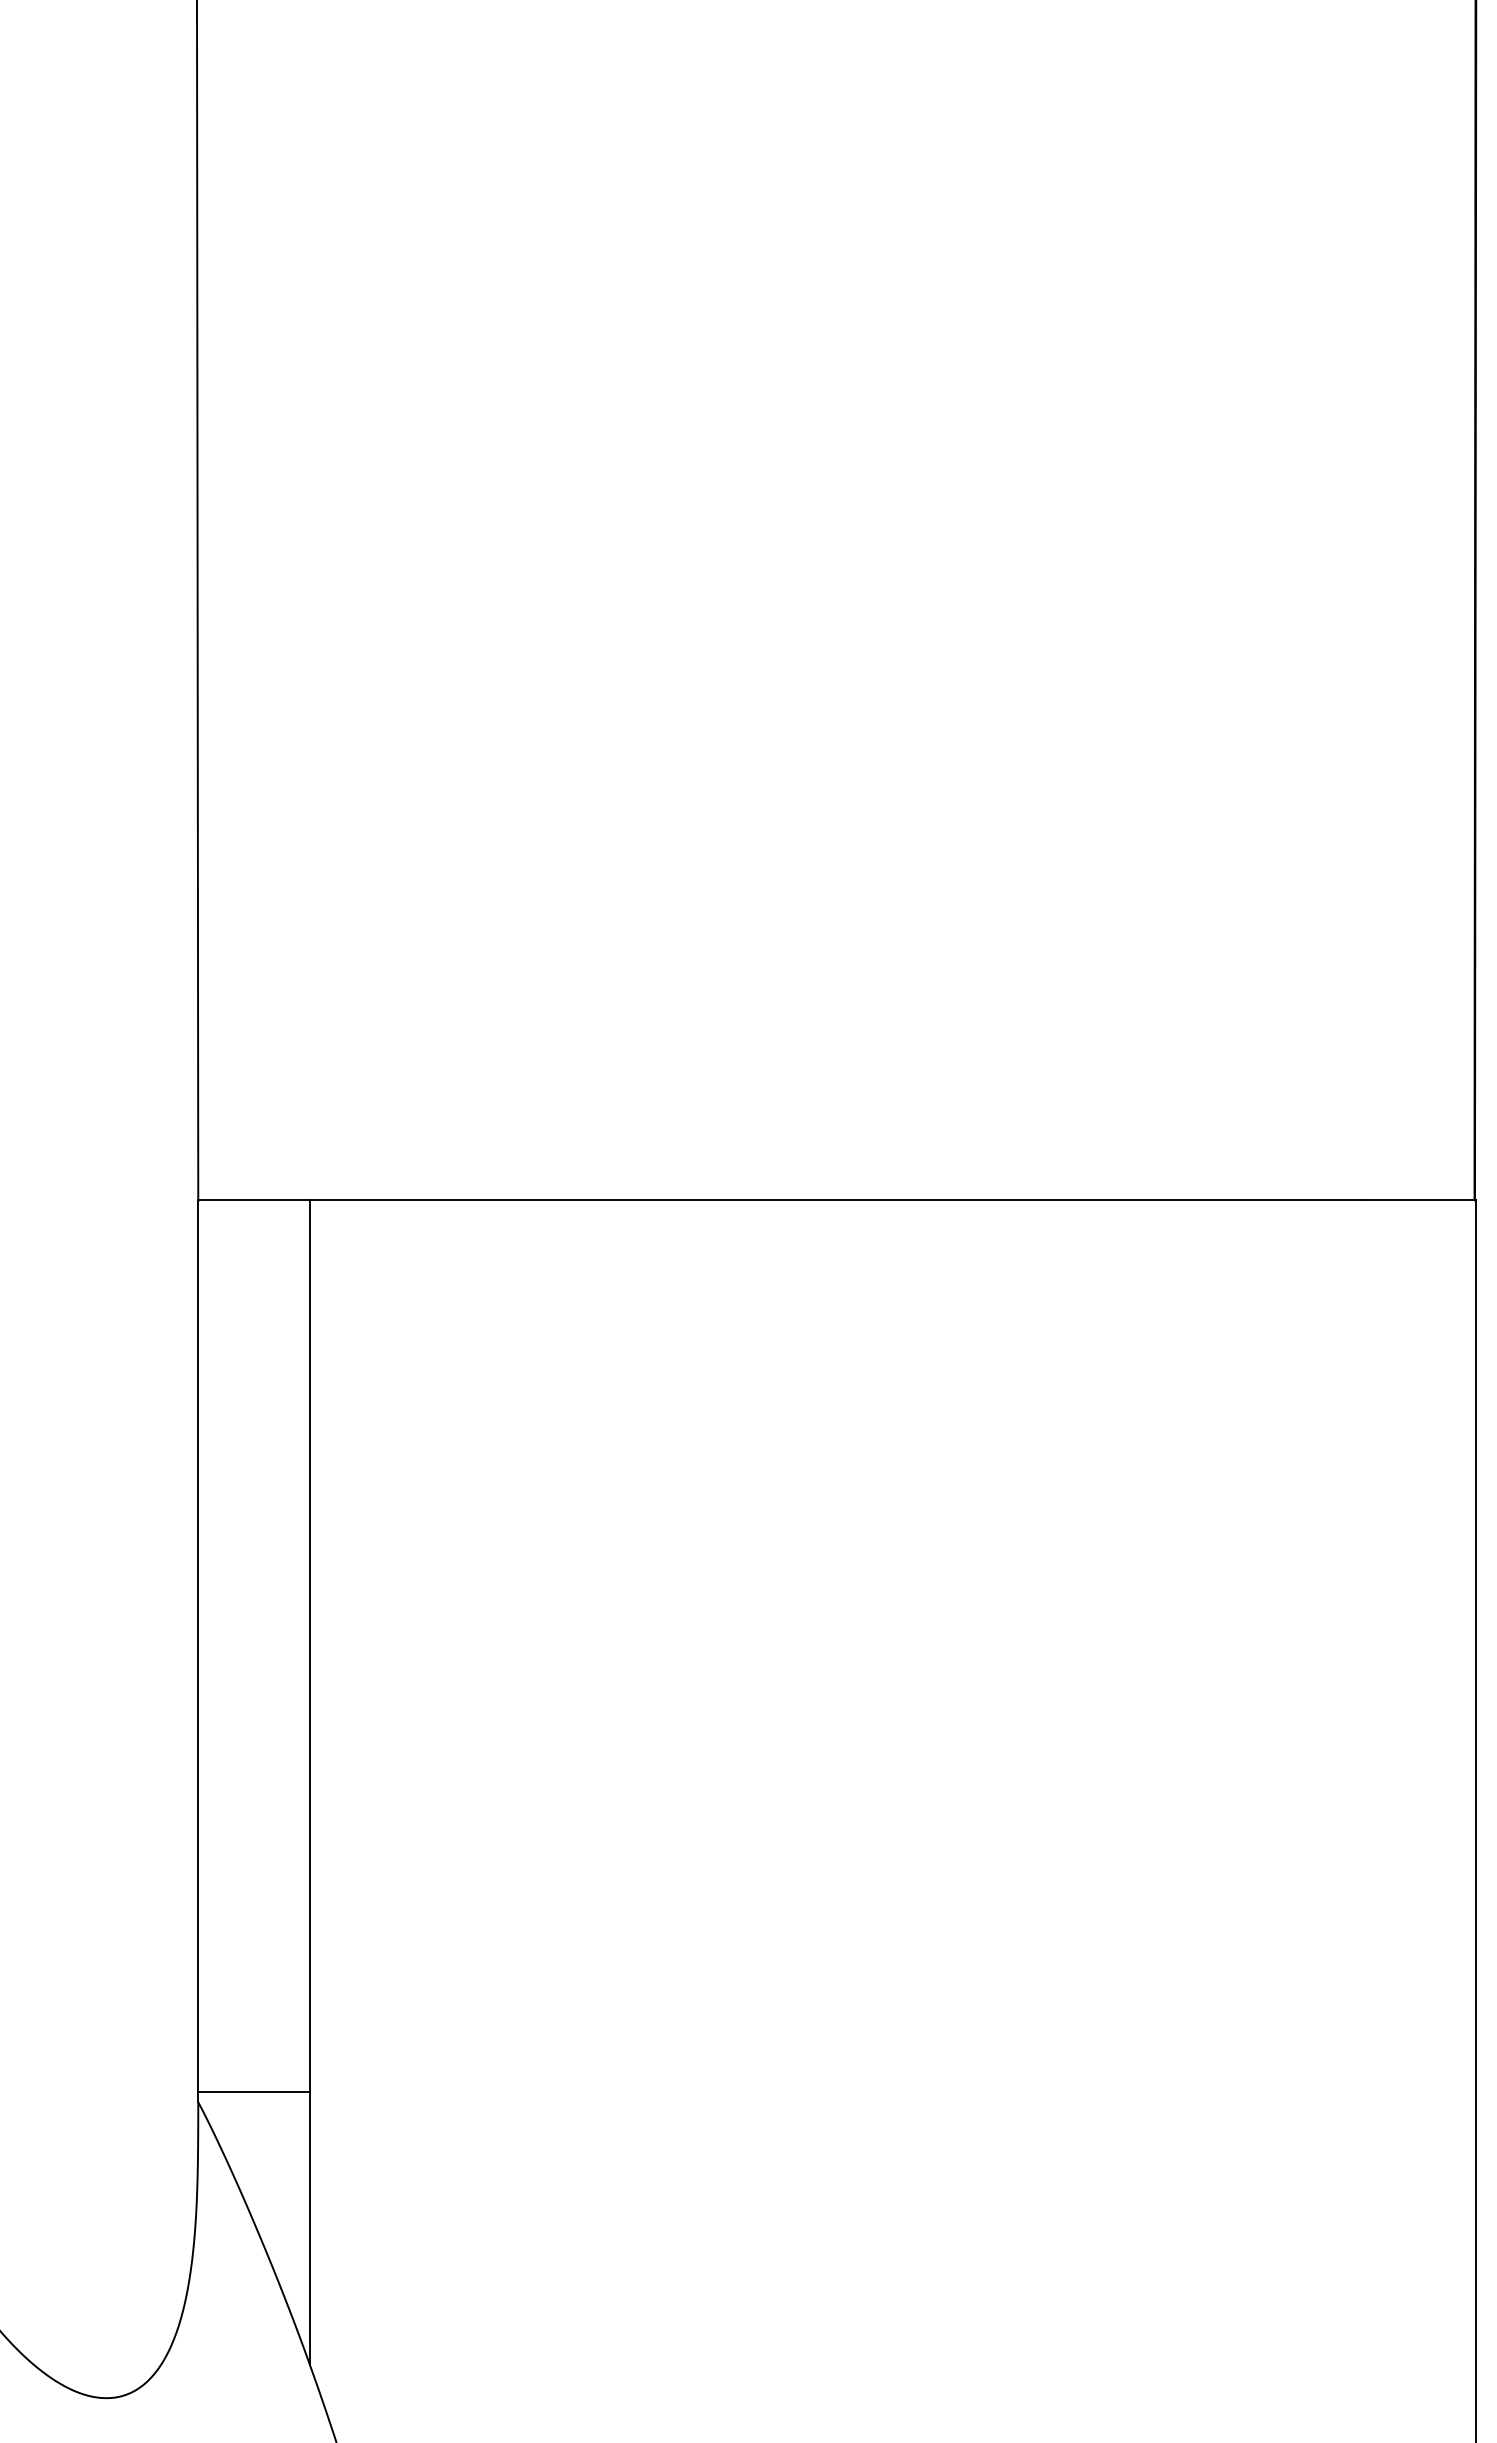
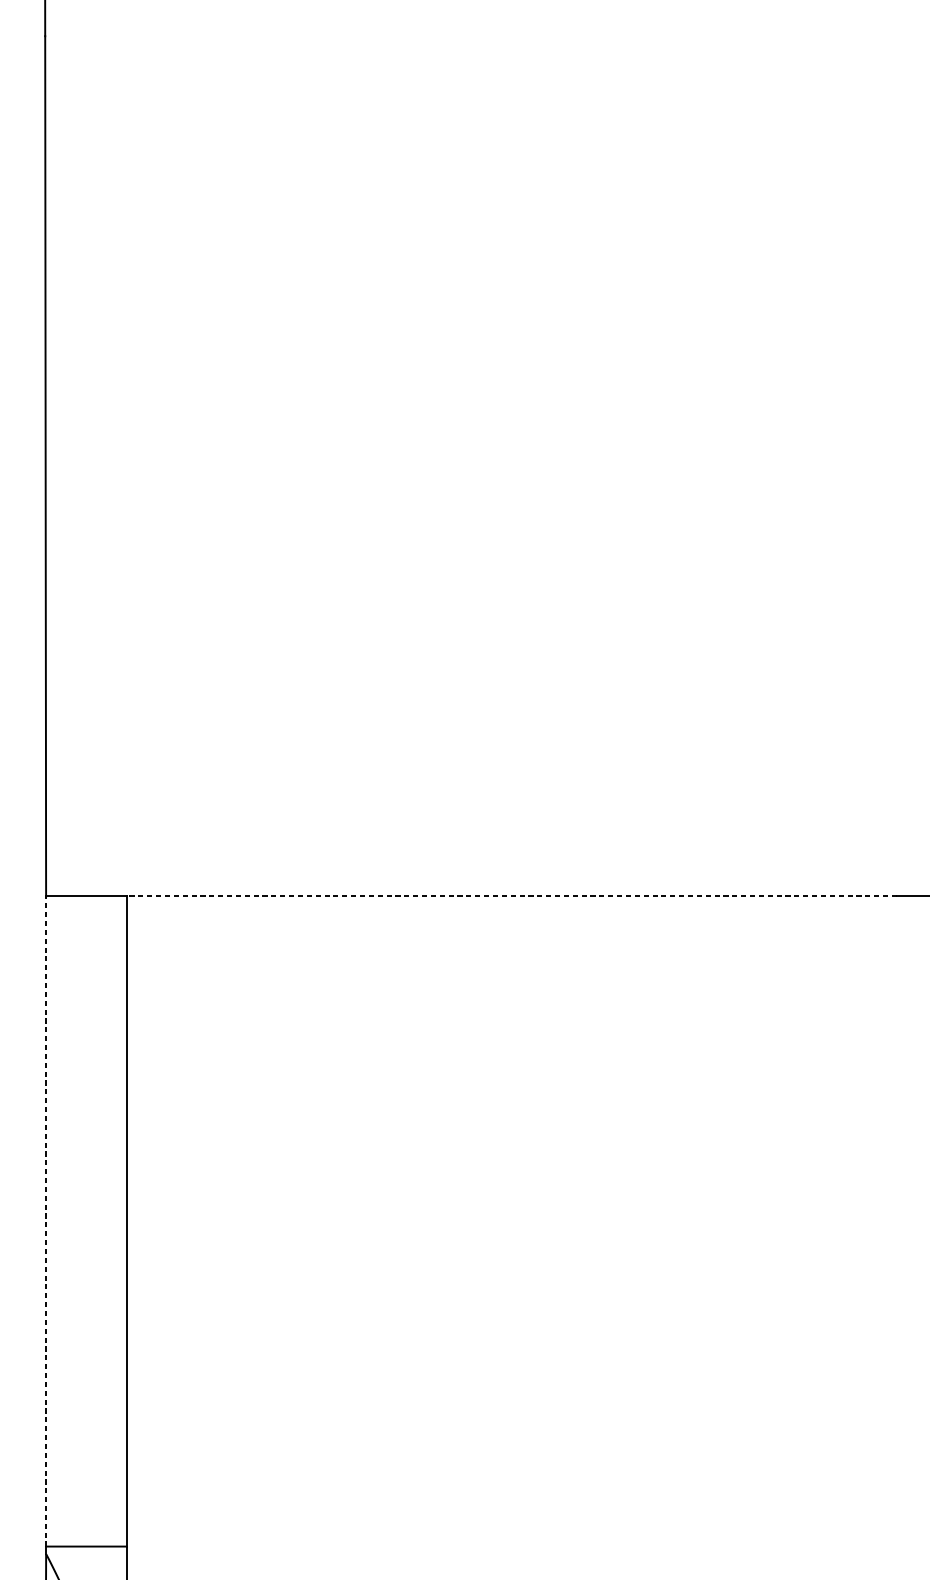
line: (836, 1200) -> (511, 896), solid -> dashed
line: (198, 1646) -> (46, 1221), solid -> dashed

